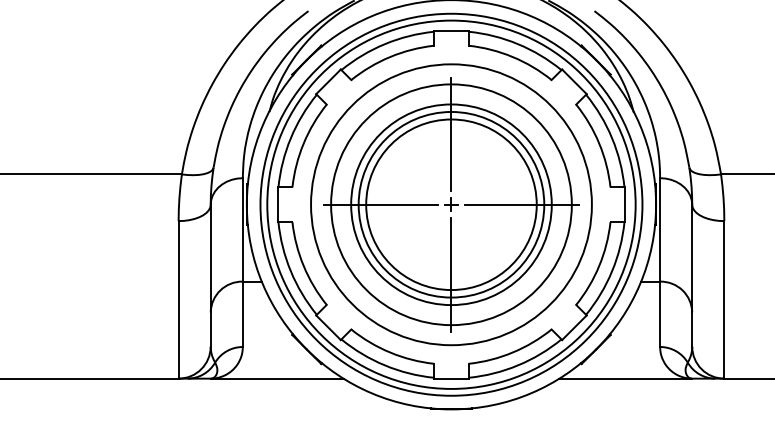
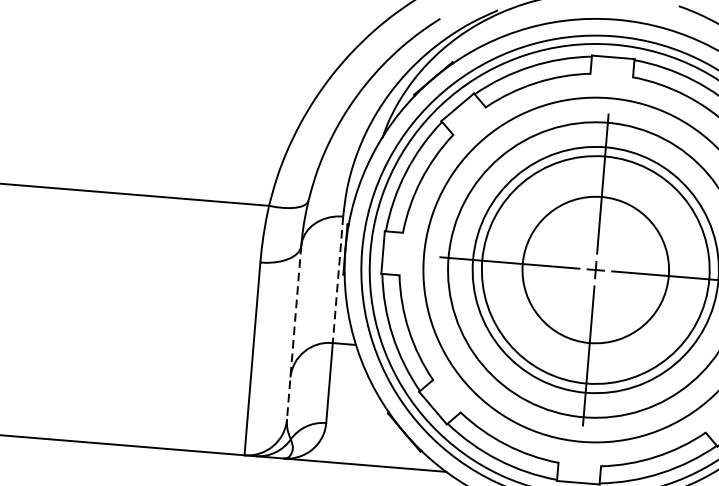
circle: (451, 204) -> (595, 269), size x0.7
line: (242, 229) -> (337, 279), solid -> dashed
line: (210, 275) -> (293, 332), solid -> dashed

